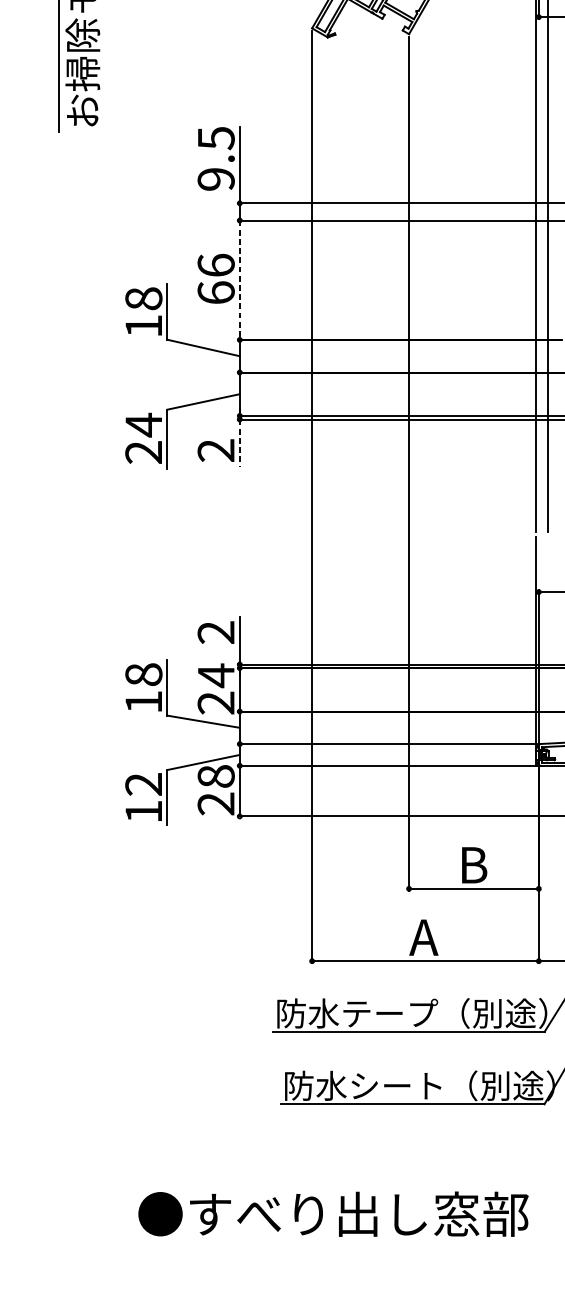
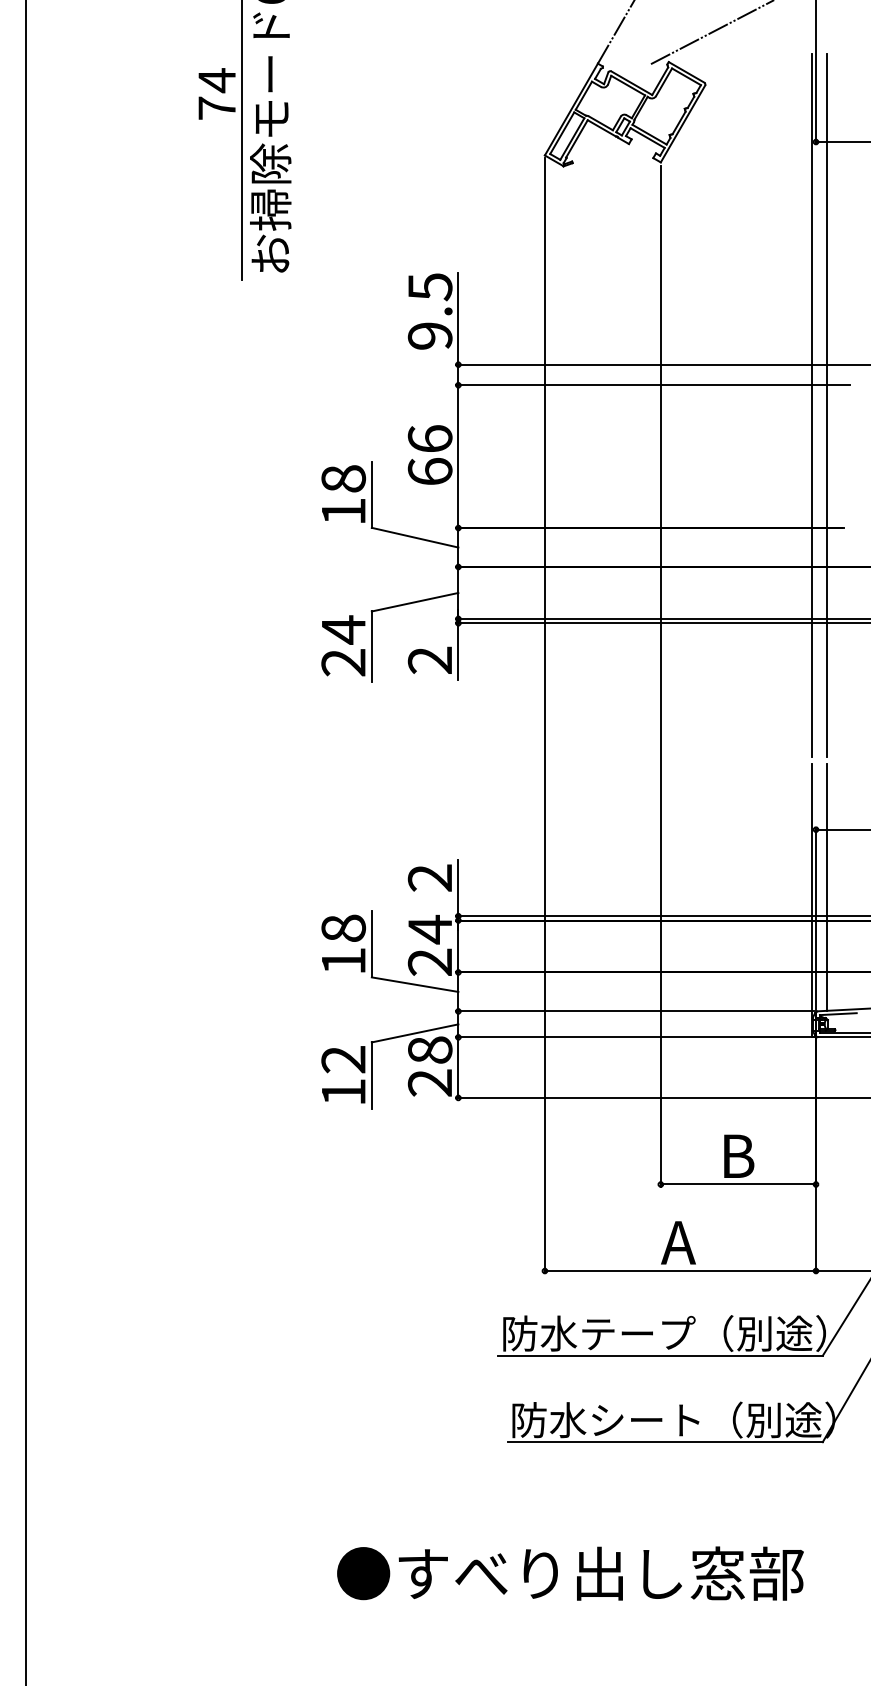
line: (239, 280) -> (458, 457), dashed -> solid
line: (239, 443) -> (458, 652), dashed -> solid
line: (548, 639) -> (827, 886), added

